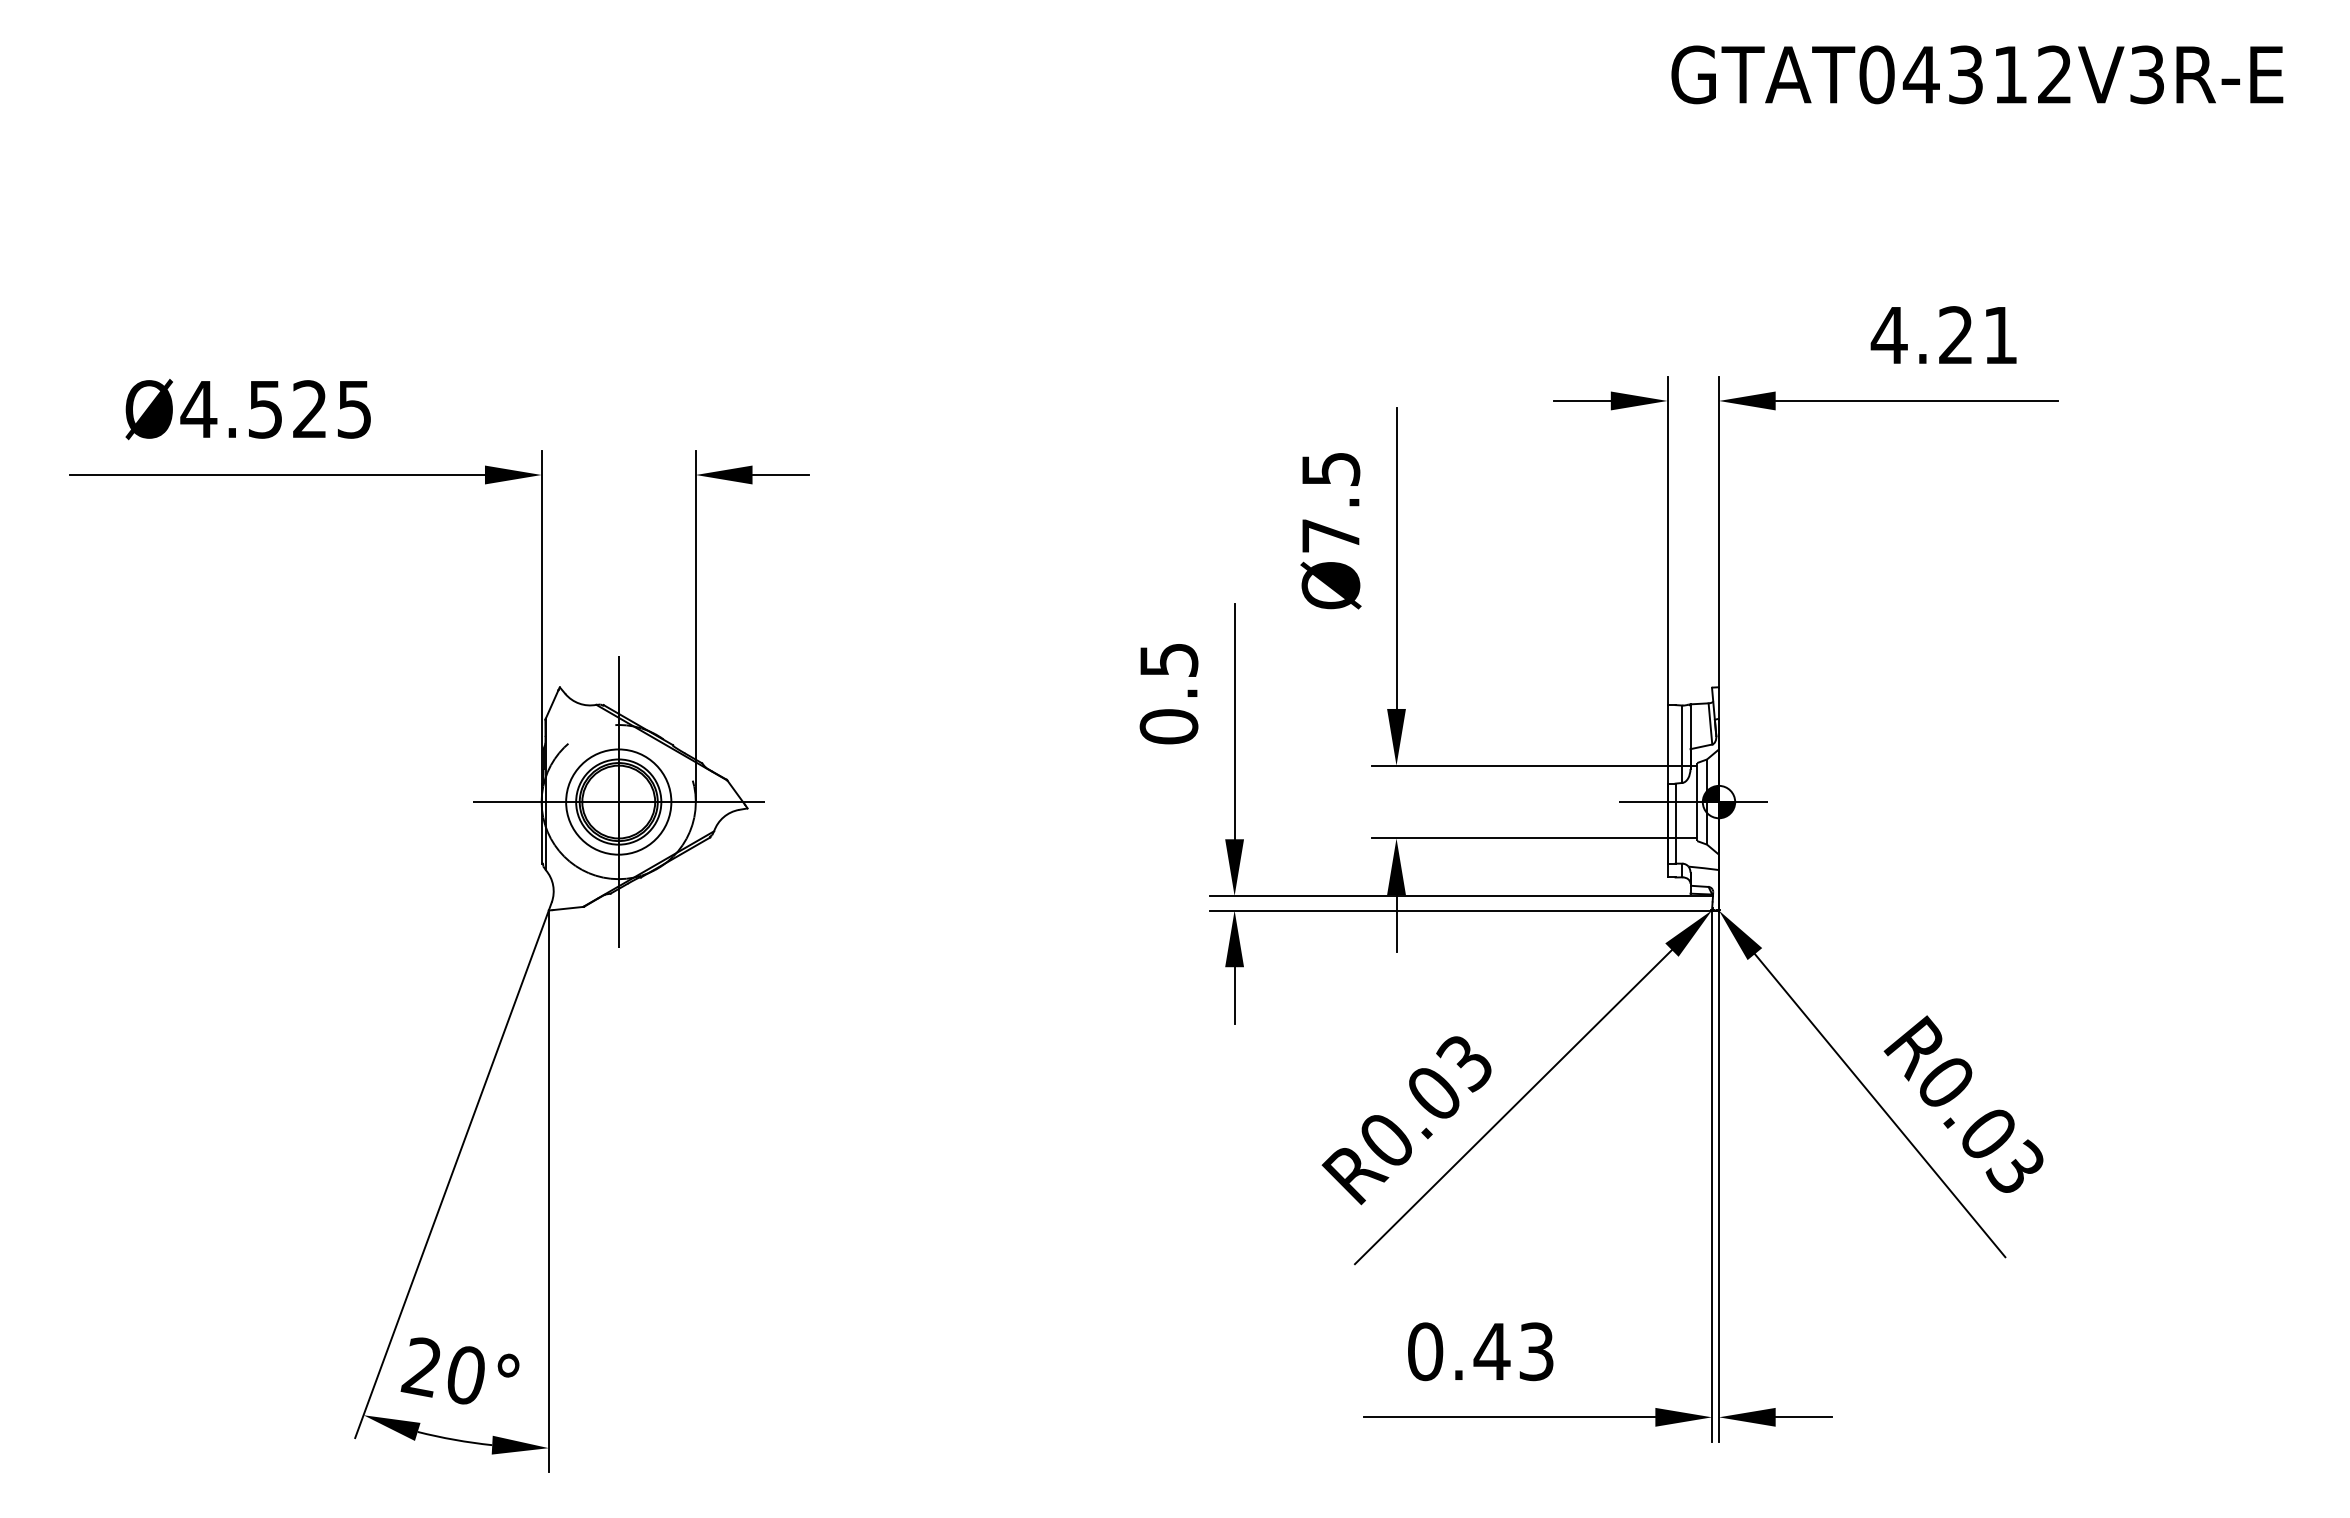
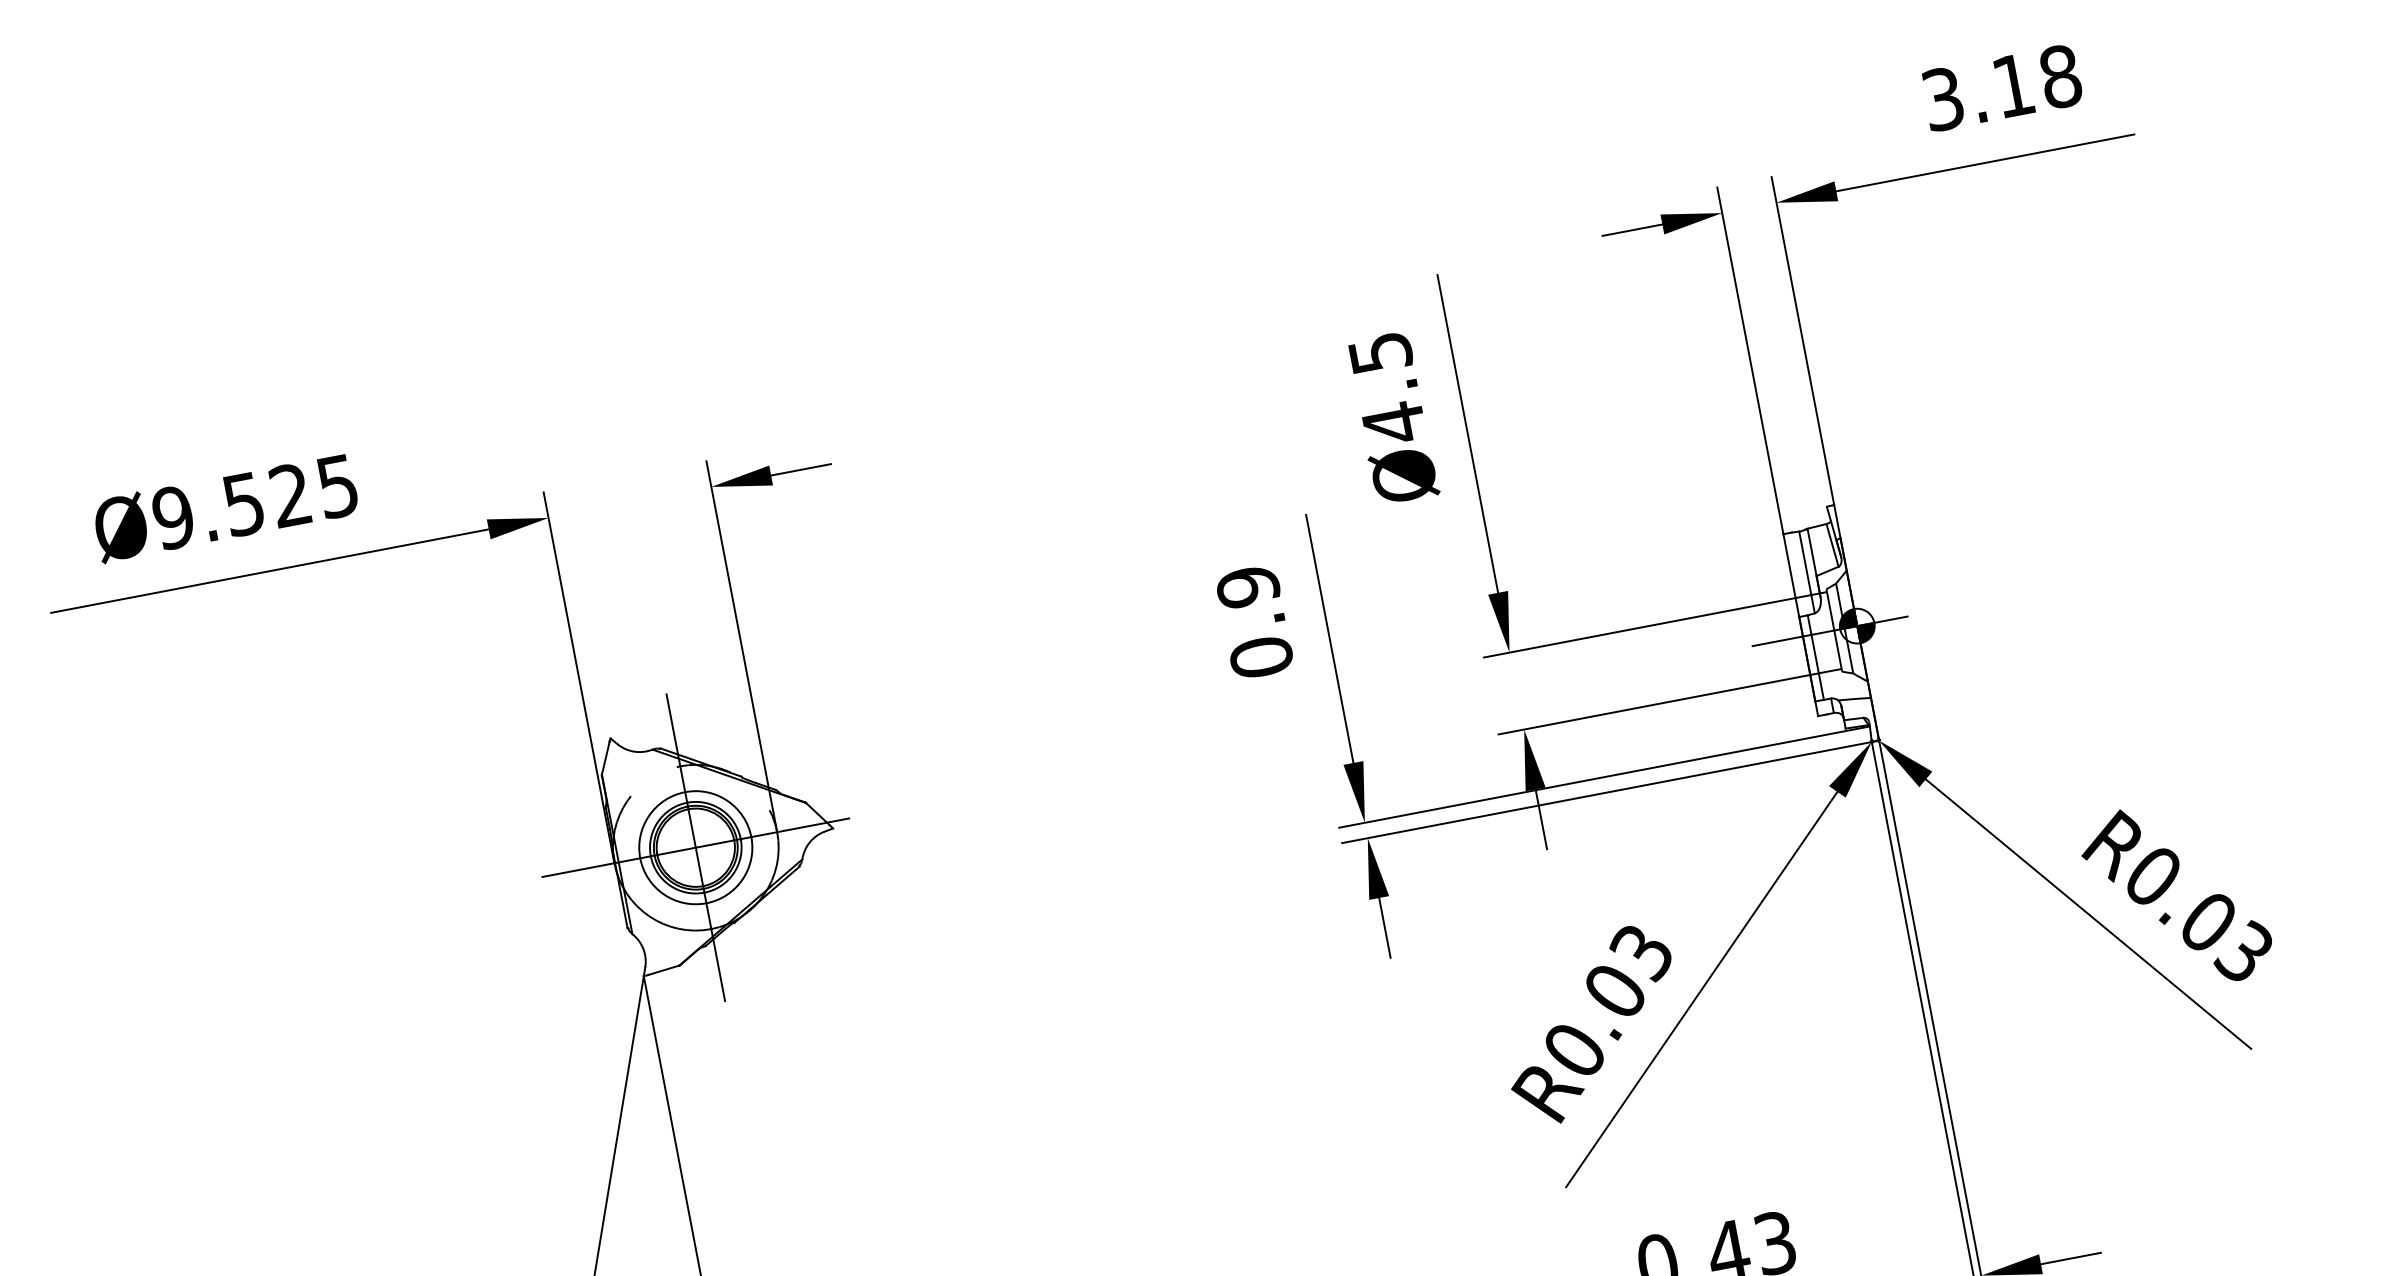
text: (1944, 335) -> (2001, 88), 4.21 -> 3.18
text: (198, 409) -> (173, 517), Ø4.525 -> Ø9.525
text: (1330, 535) -> (1393, 422), Ø7.5 -> Ø4.5
text: (1168, 659) -> (1247, 586), 0.5 -> 0.9

